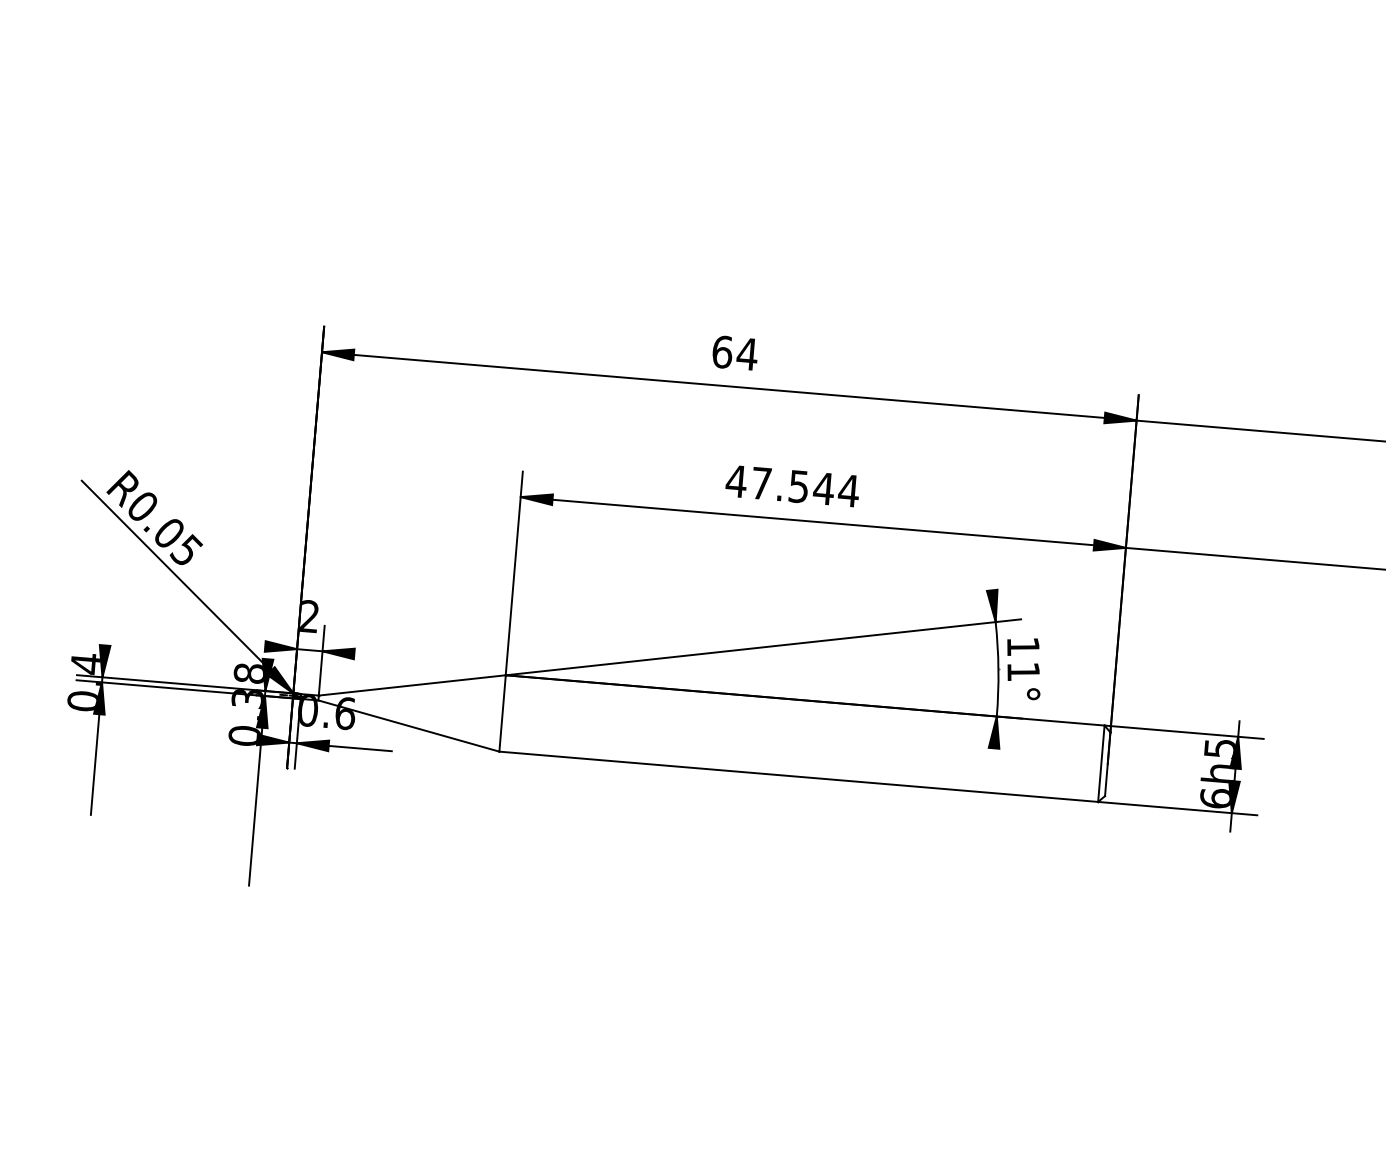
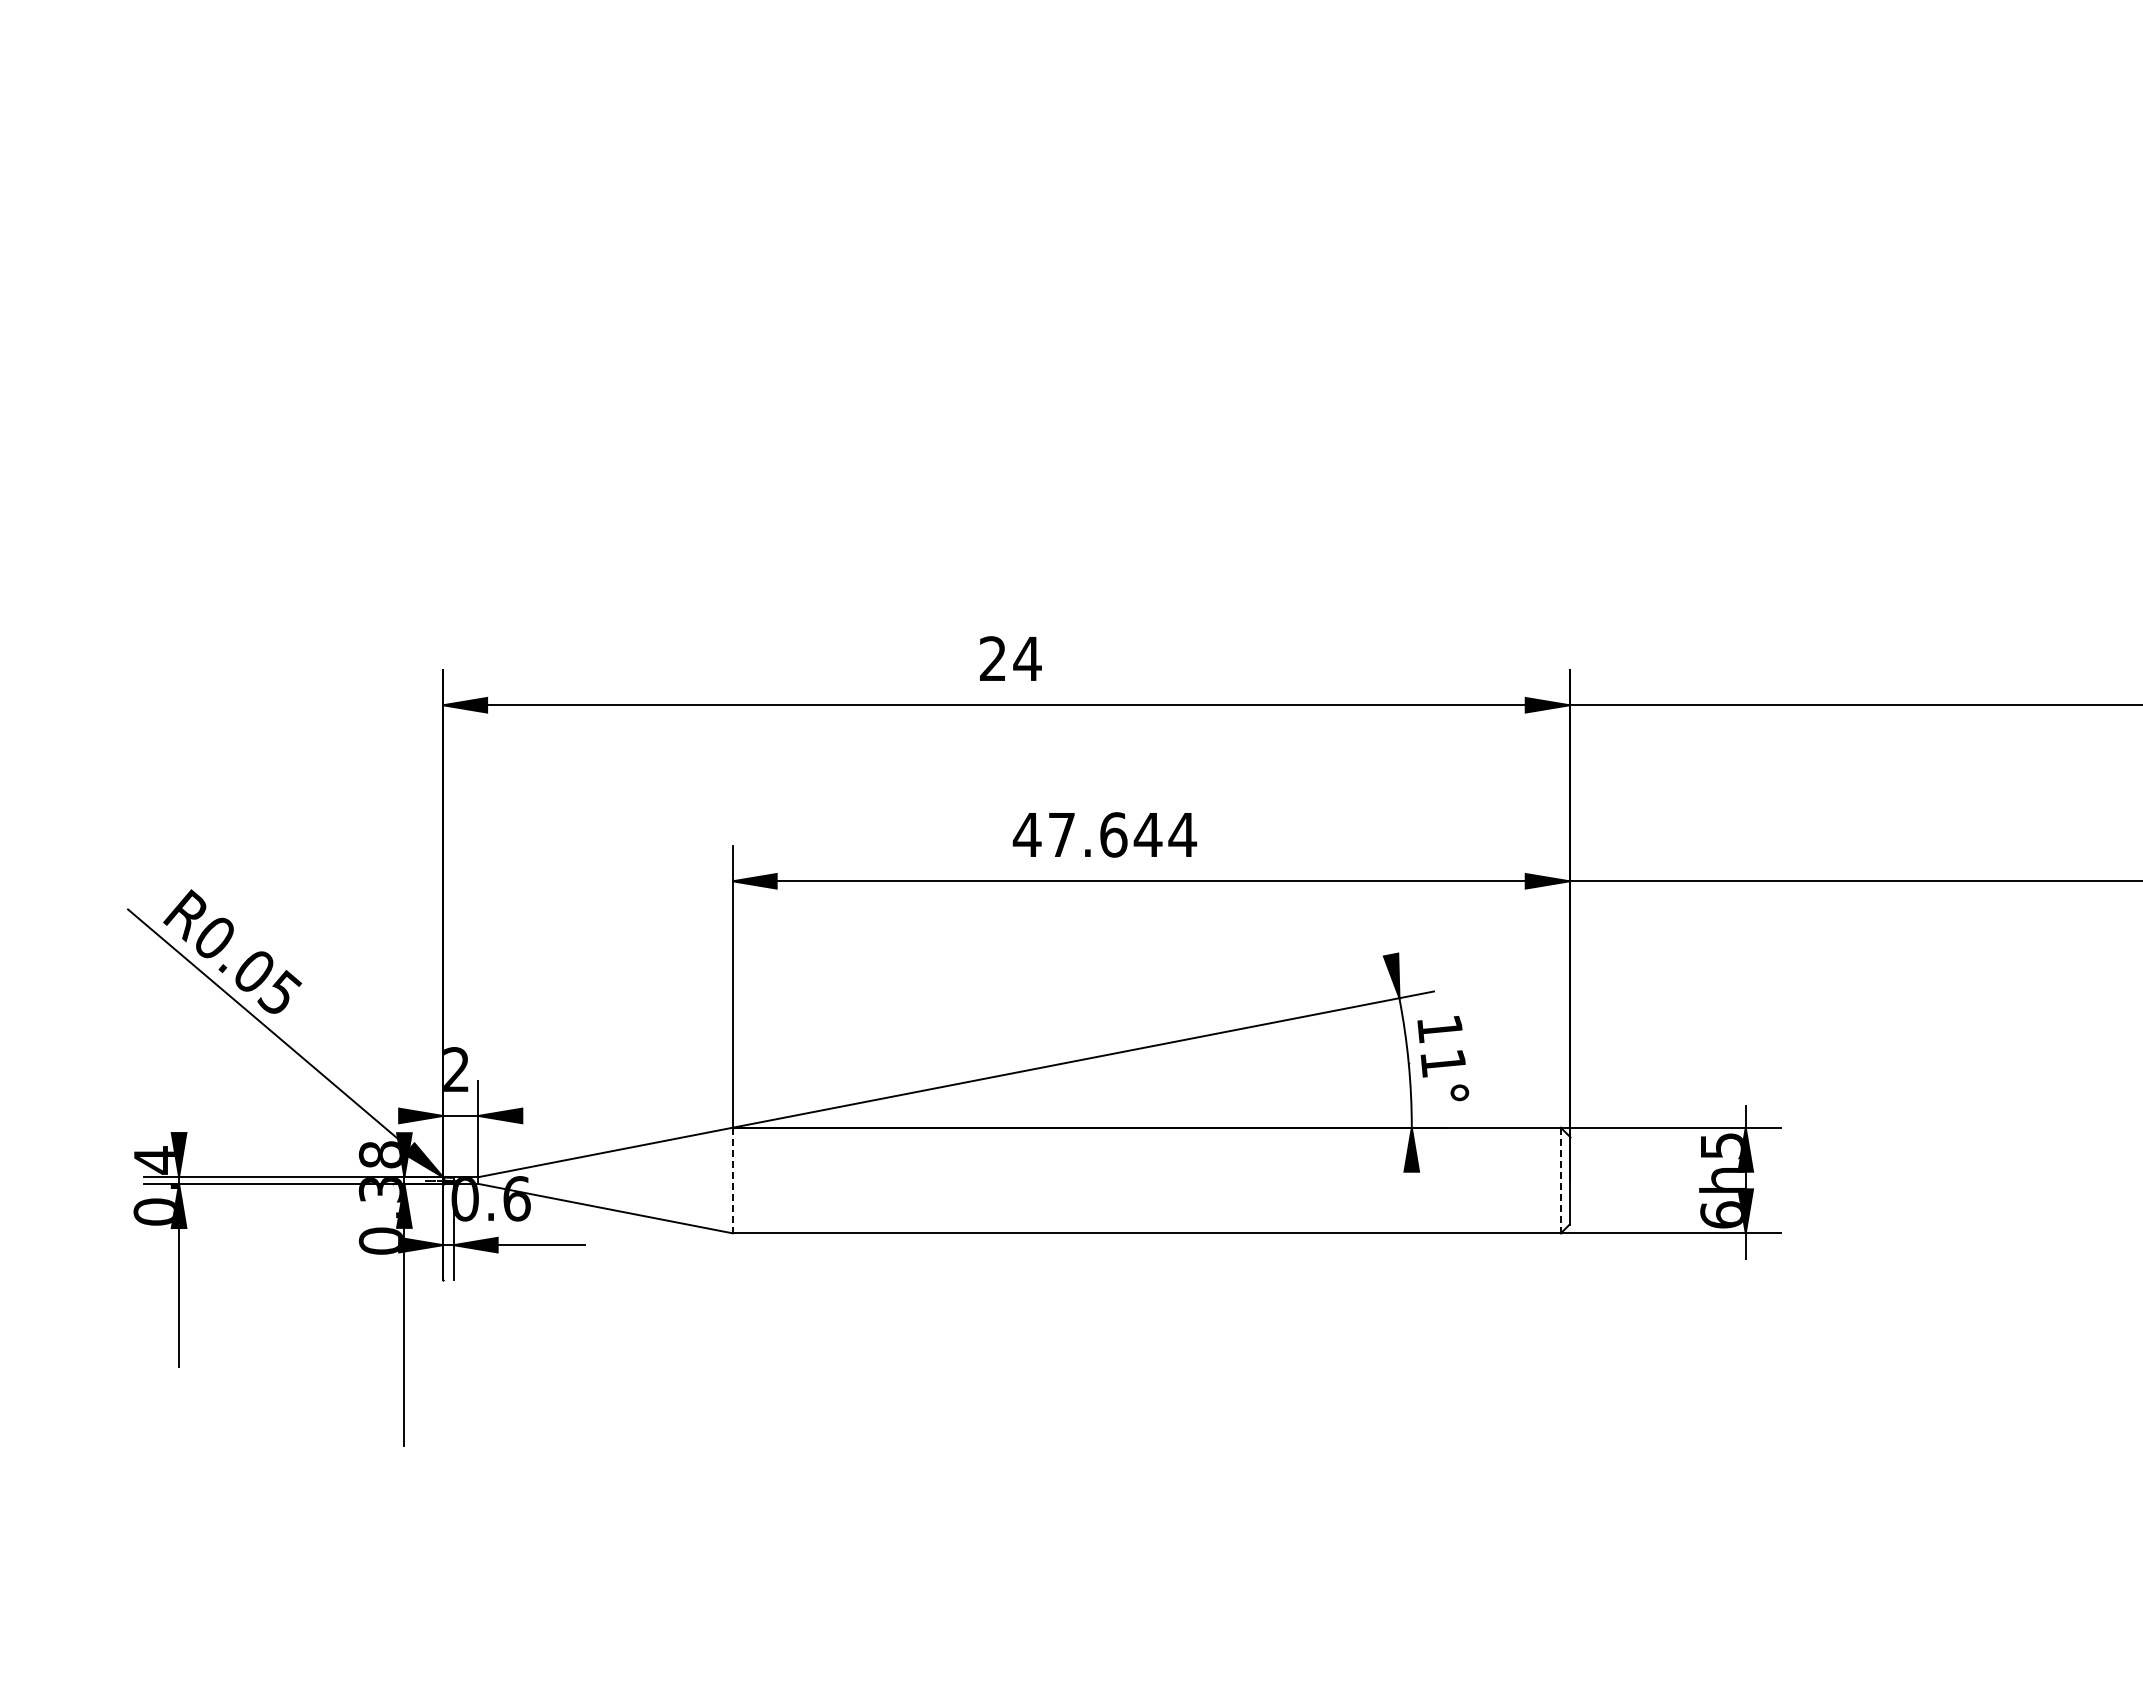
text: (722, 351) -> (992, 658), 64 -> 24
text: (798, 486) -> (1113, 834), 47.544 -> 47.644
line: (502, 713) -> (732, 1180), solid -> dashed
line: (1101, 763) -> (1560, 1180), solid -> dashed

